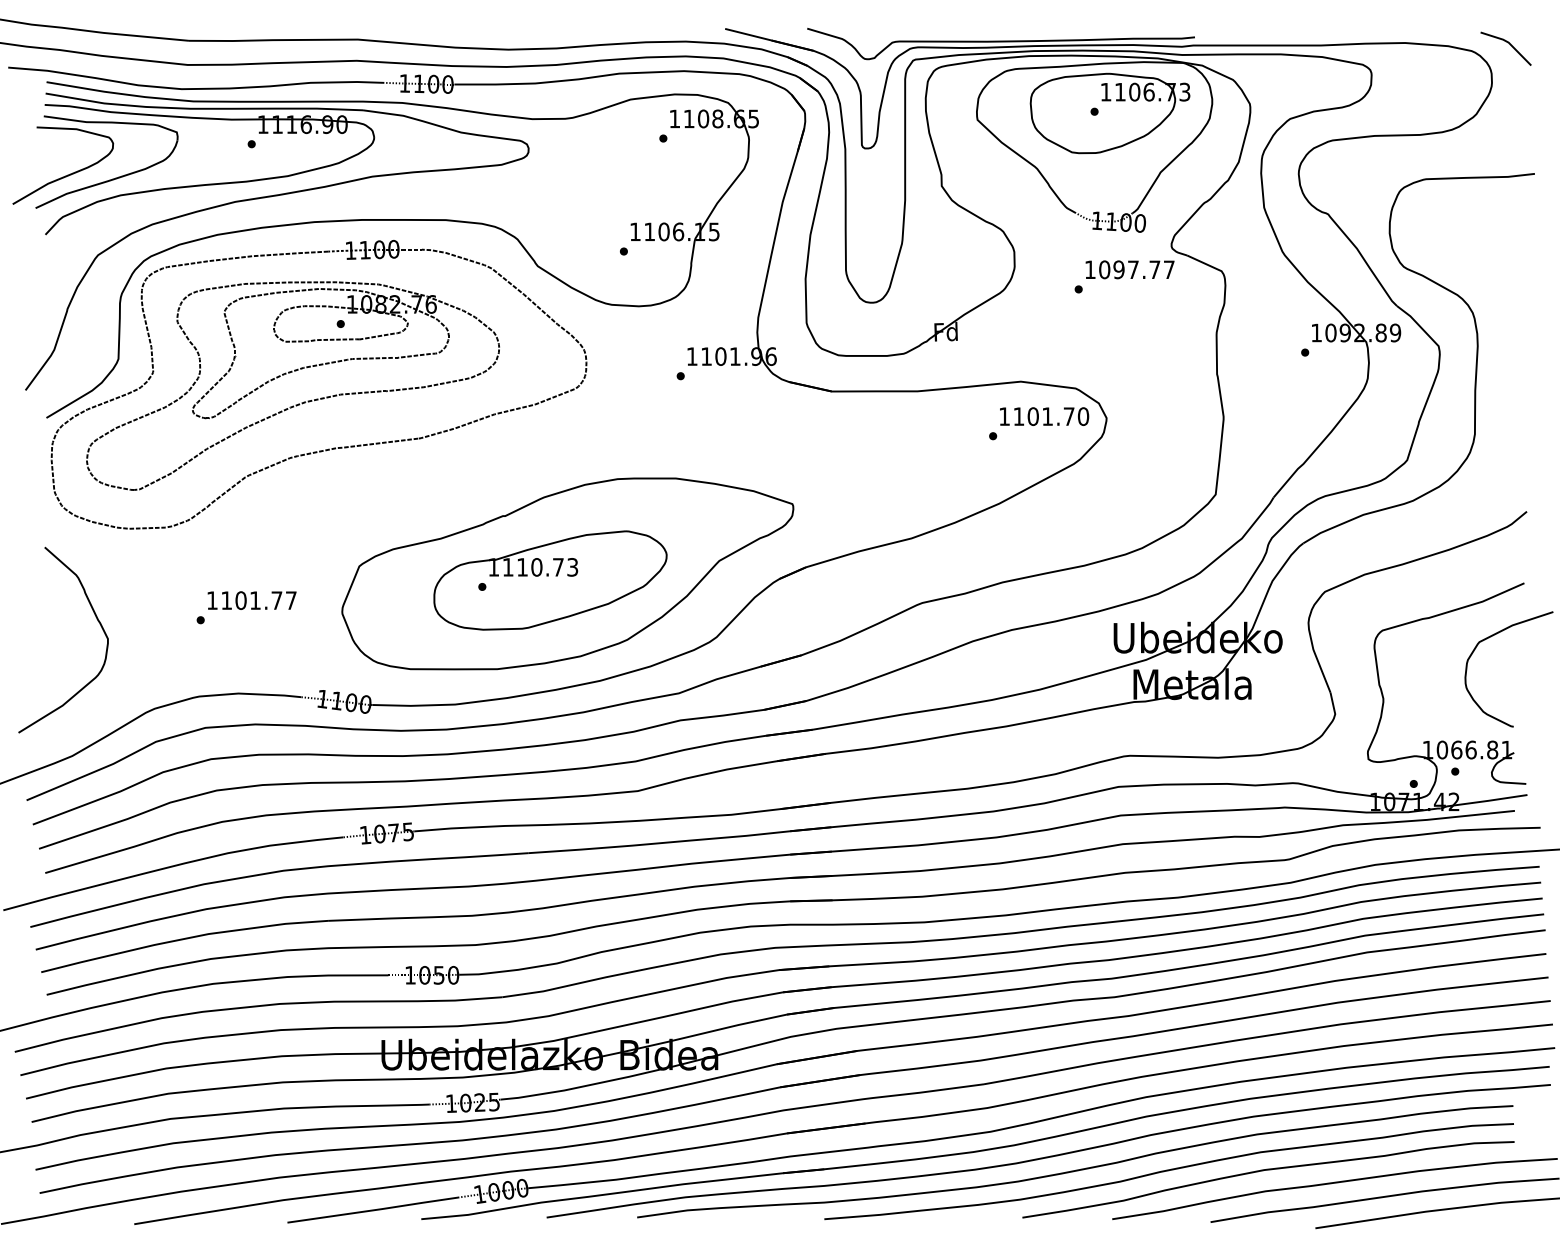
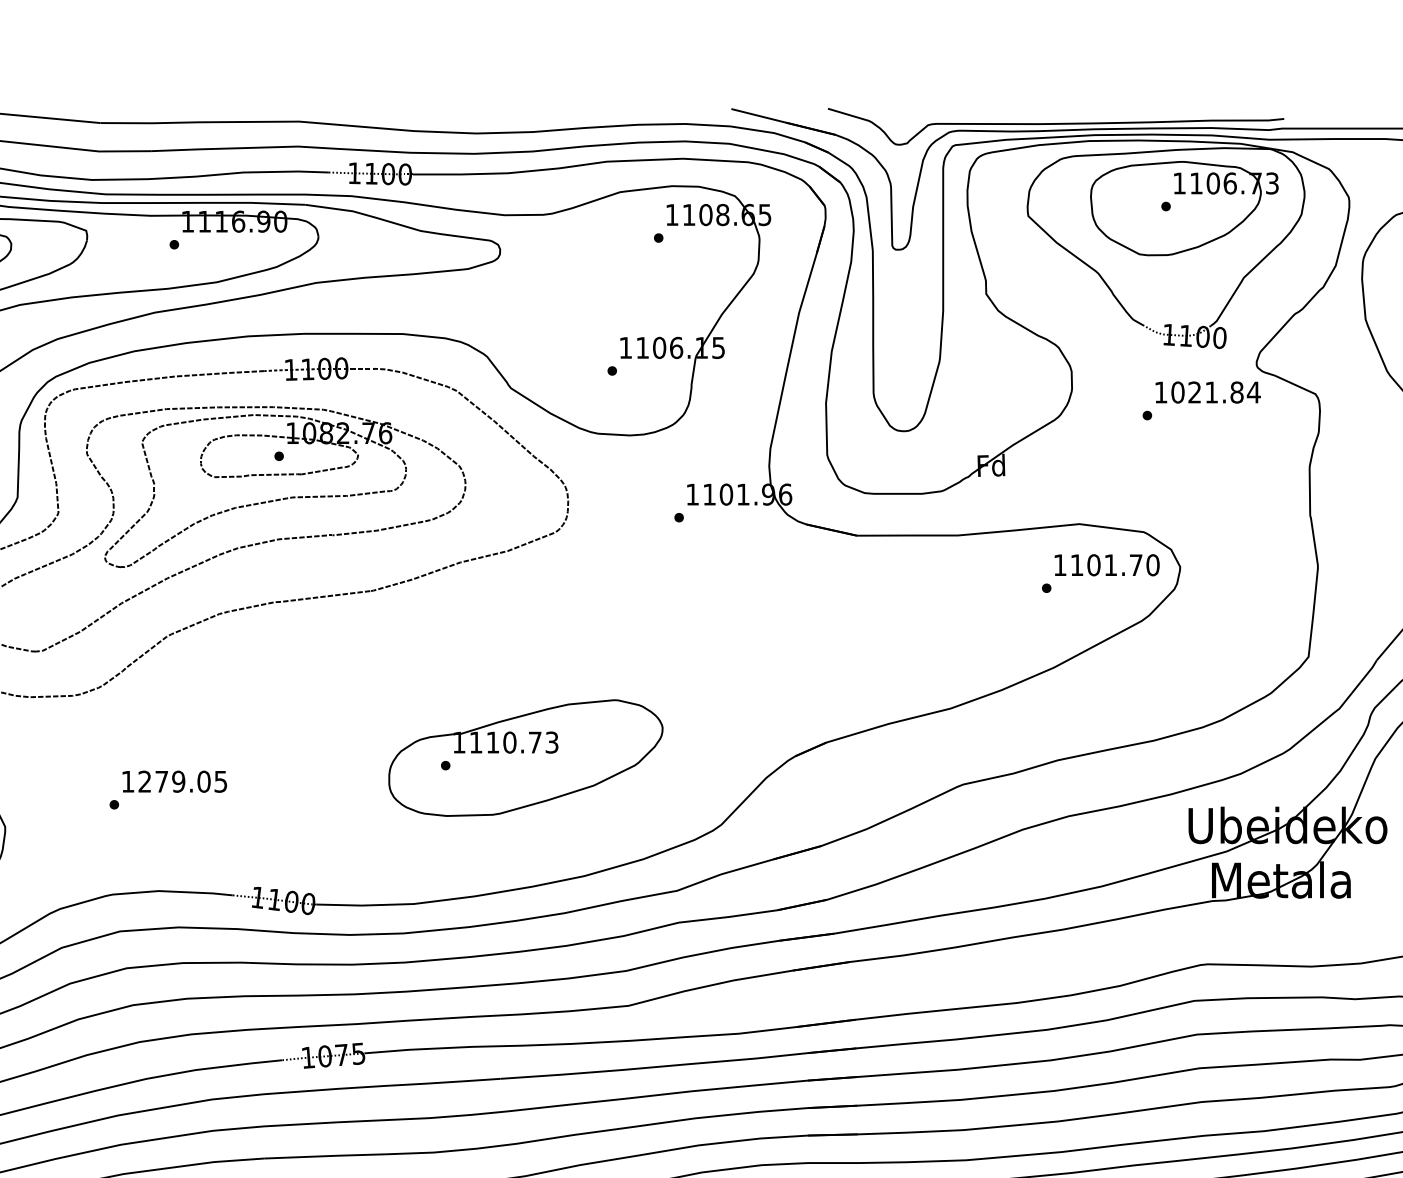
text: (1144, 269) -> (1224, 392), 1097.77 -> 1021.84
part: (567, 573) -> (545, 749), removed
text: (258, 600) -> (182, 781), 1101.77 -> 1279.05

